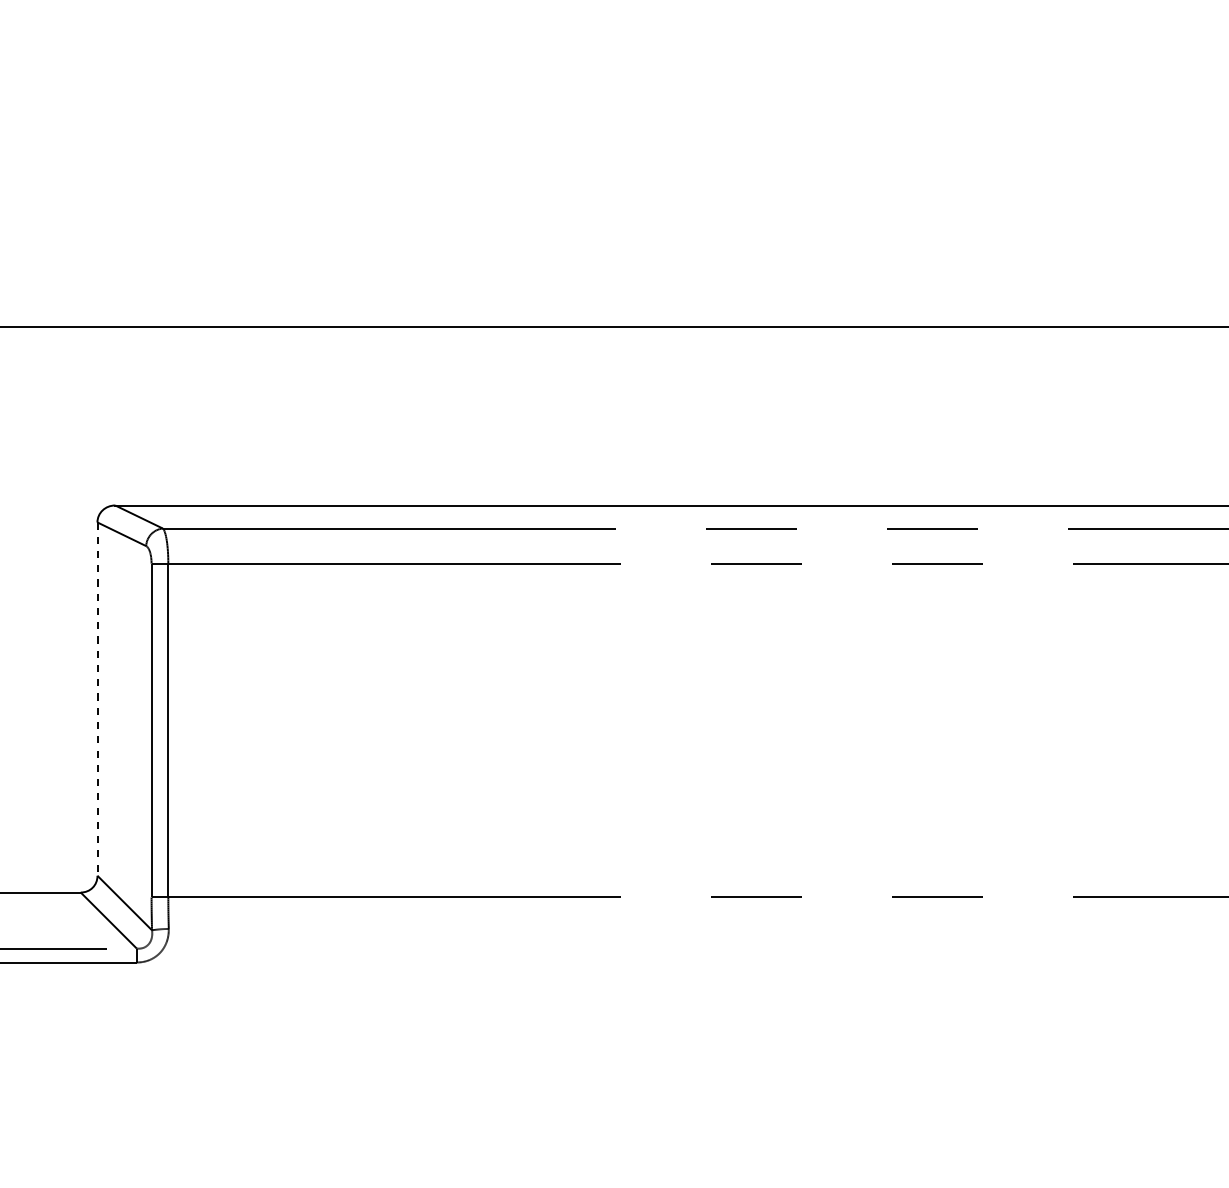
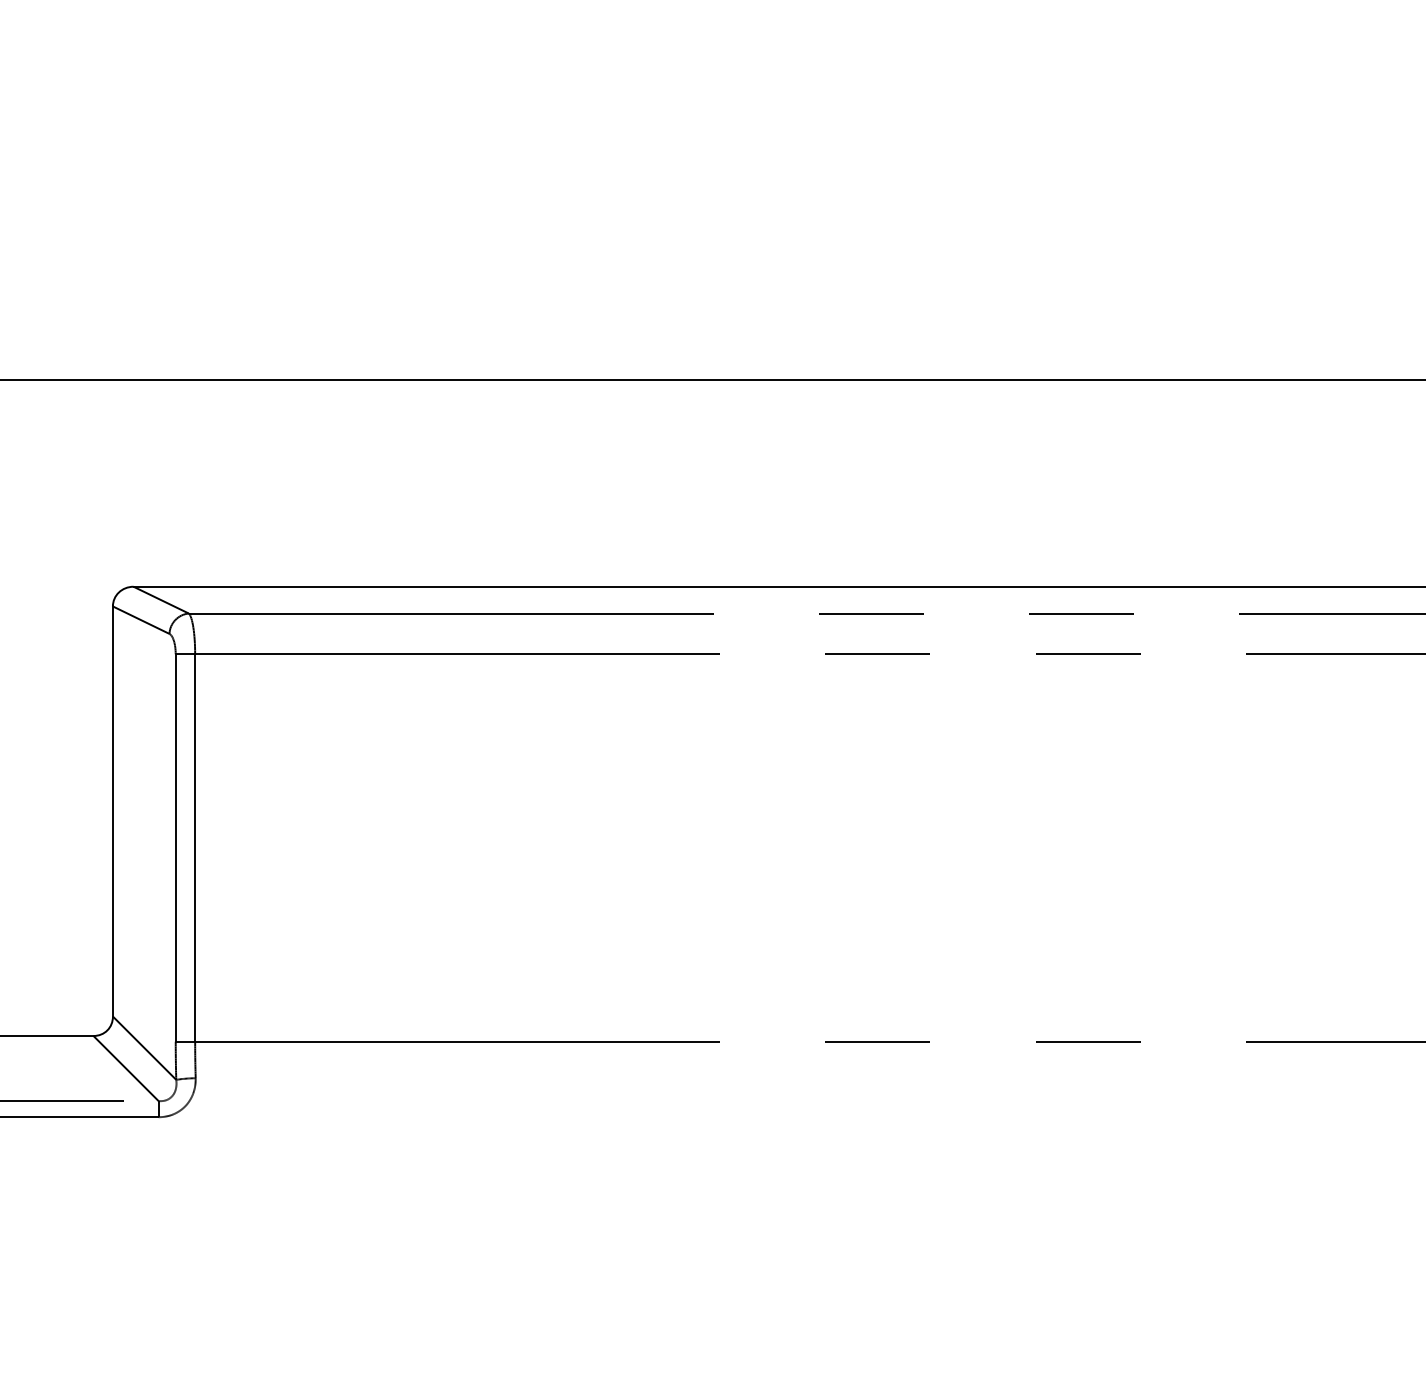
line: (97, 699) -> (112, 812), dashed -> solid

